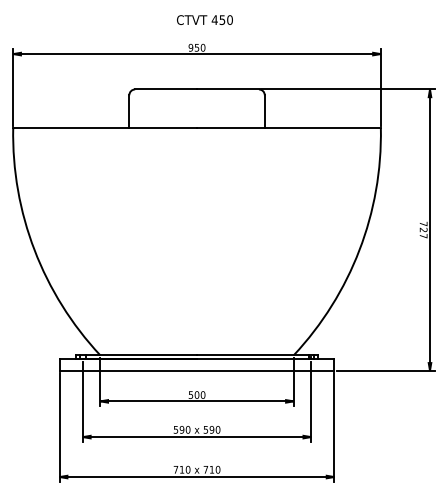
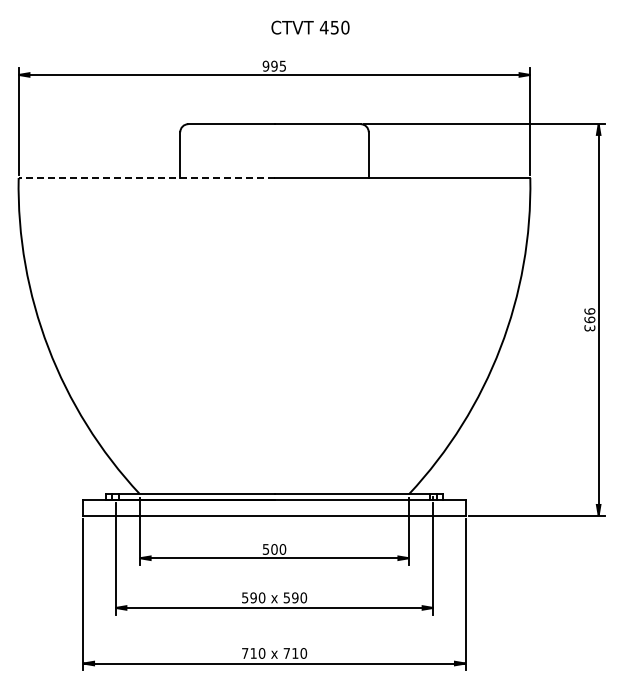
text: (204, 19) -> (310, 27), moved
text: (199, 47) -> (278, 65), 950 -> 995
line: (105, 128) -> (146, 178), solid -> dashed
text: (423, 229) -> (589, 319), 727 -> 993

